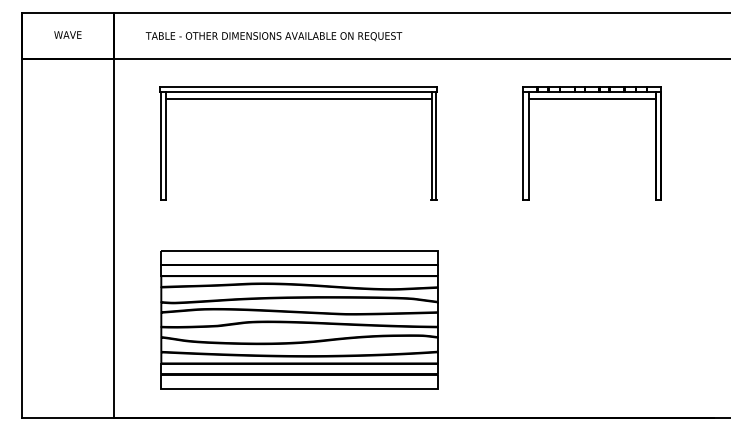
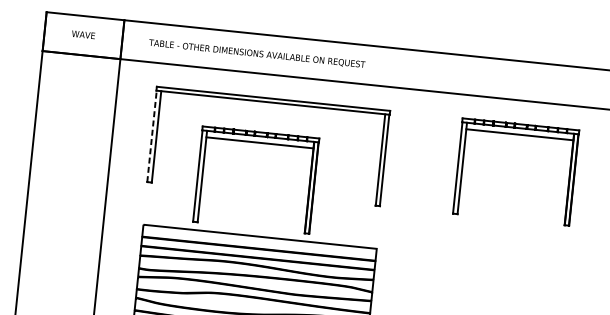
line: (298, 99) -> (272, 109), removed
part: (287, 140) -> (259, 142), added
line: (160, 145) -> (151, 136), solid -> dashed

